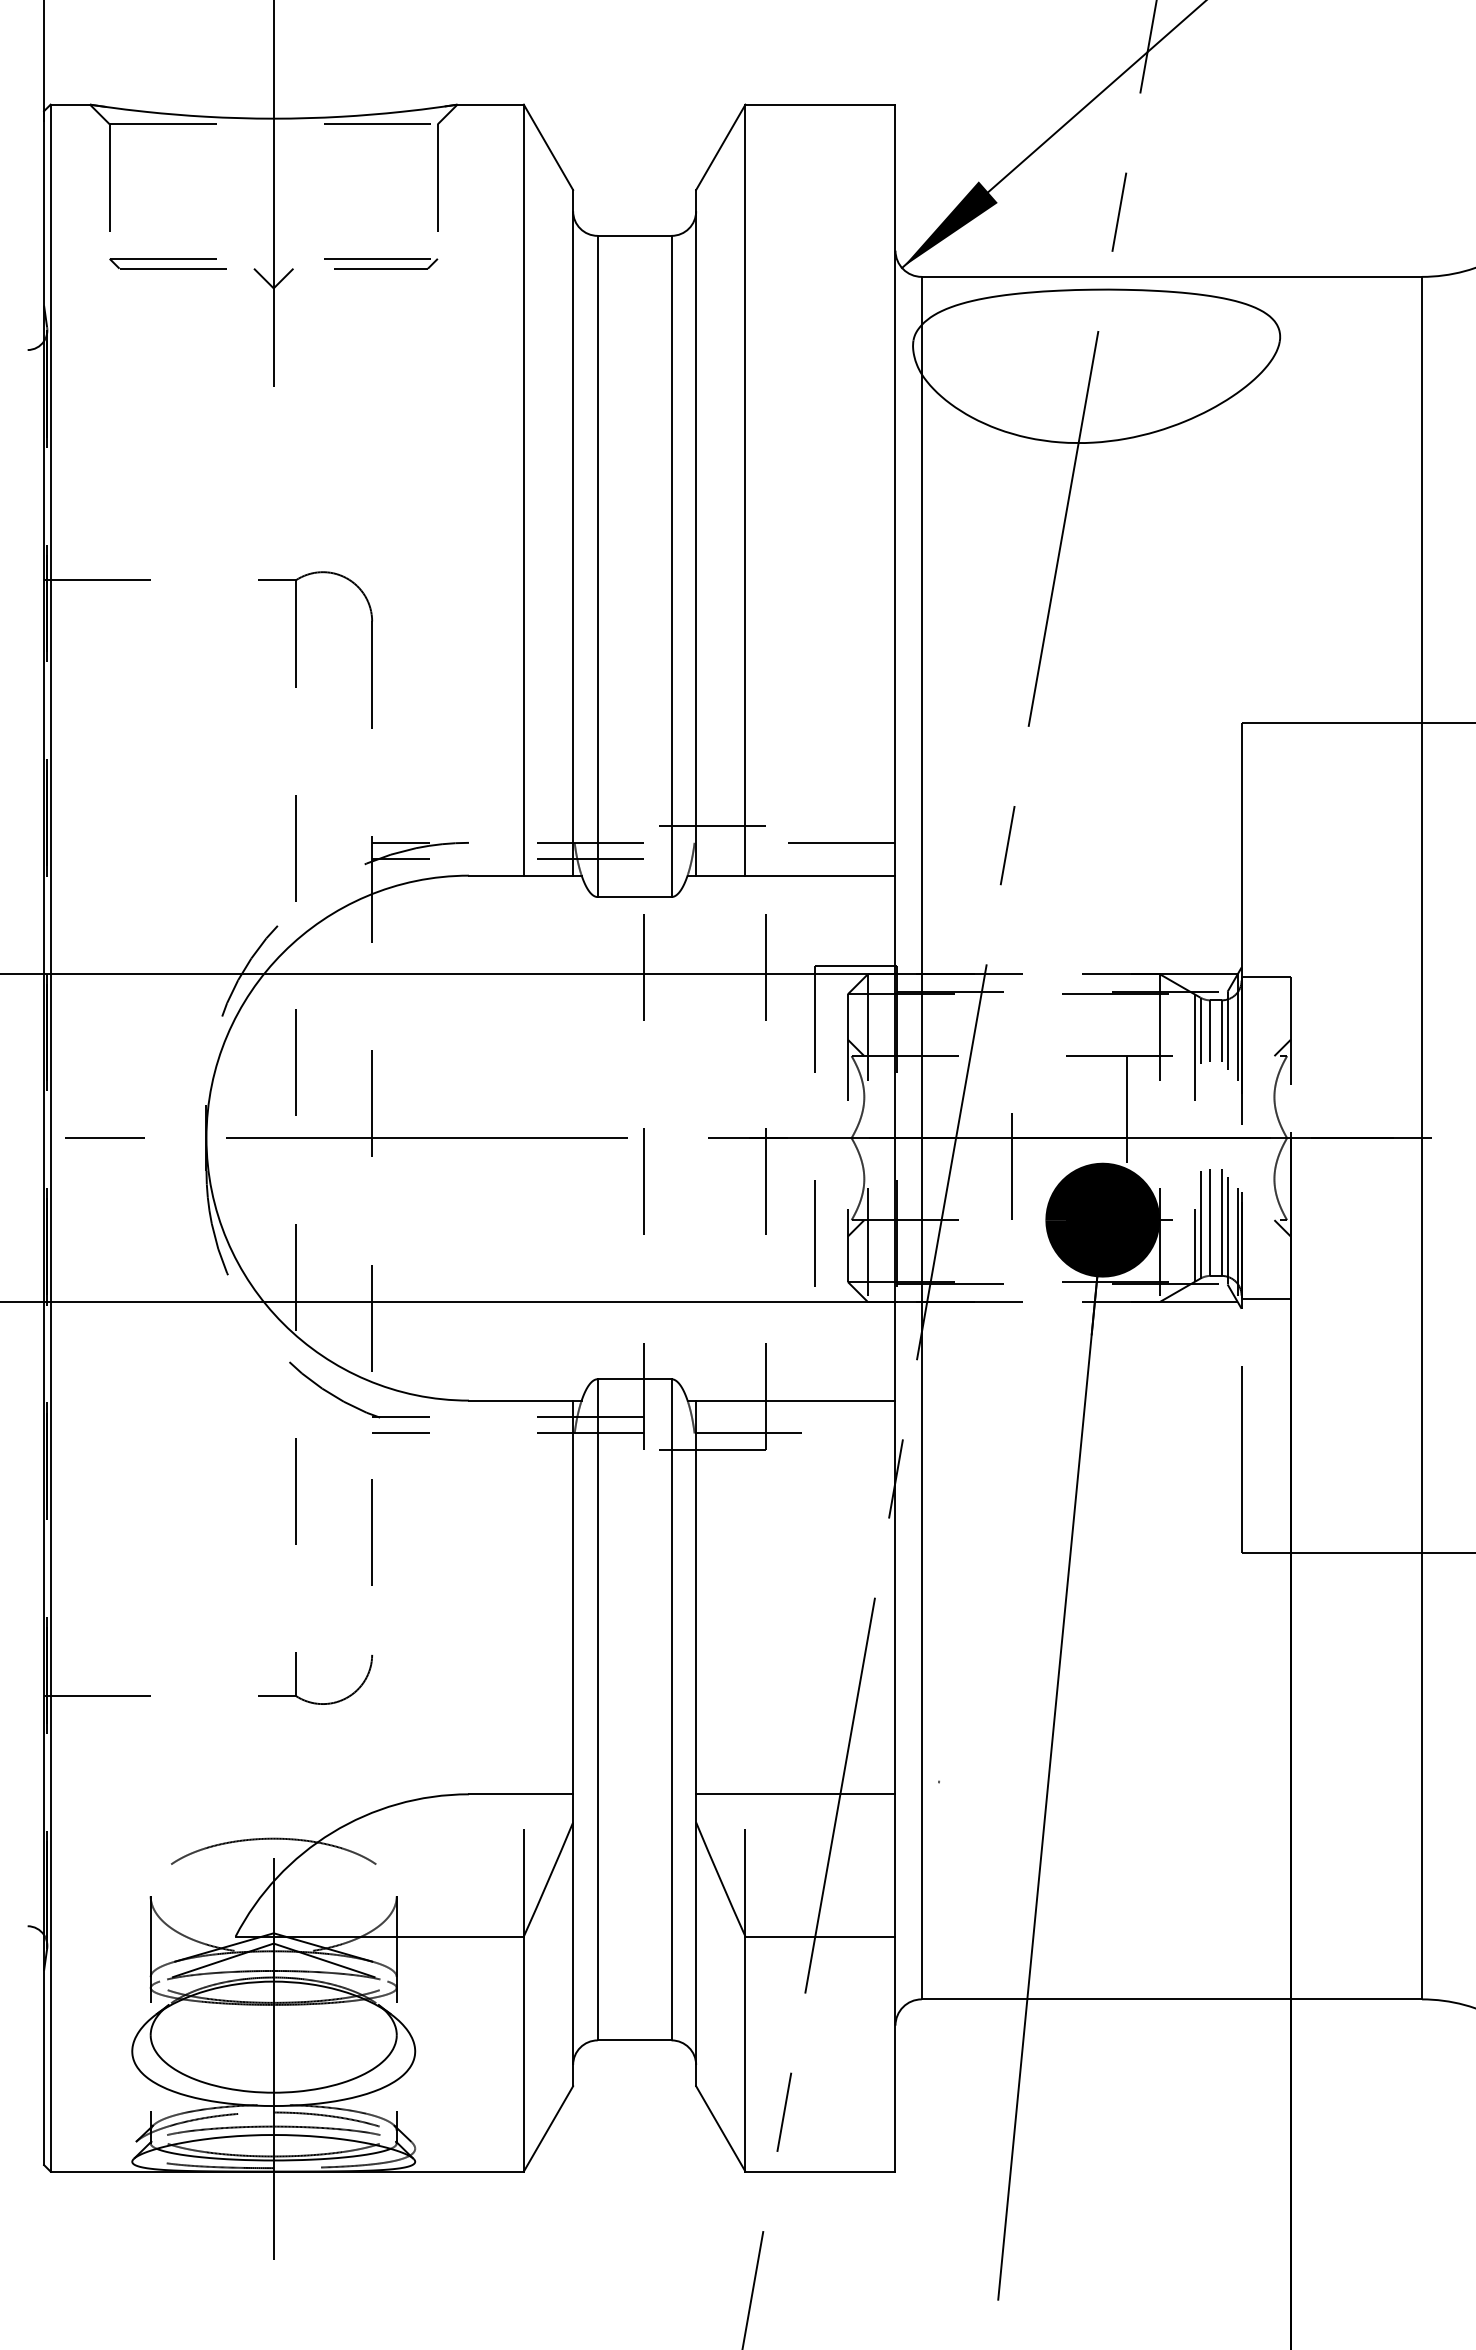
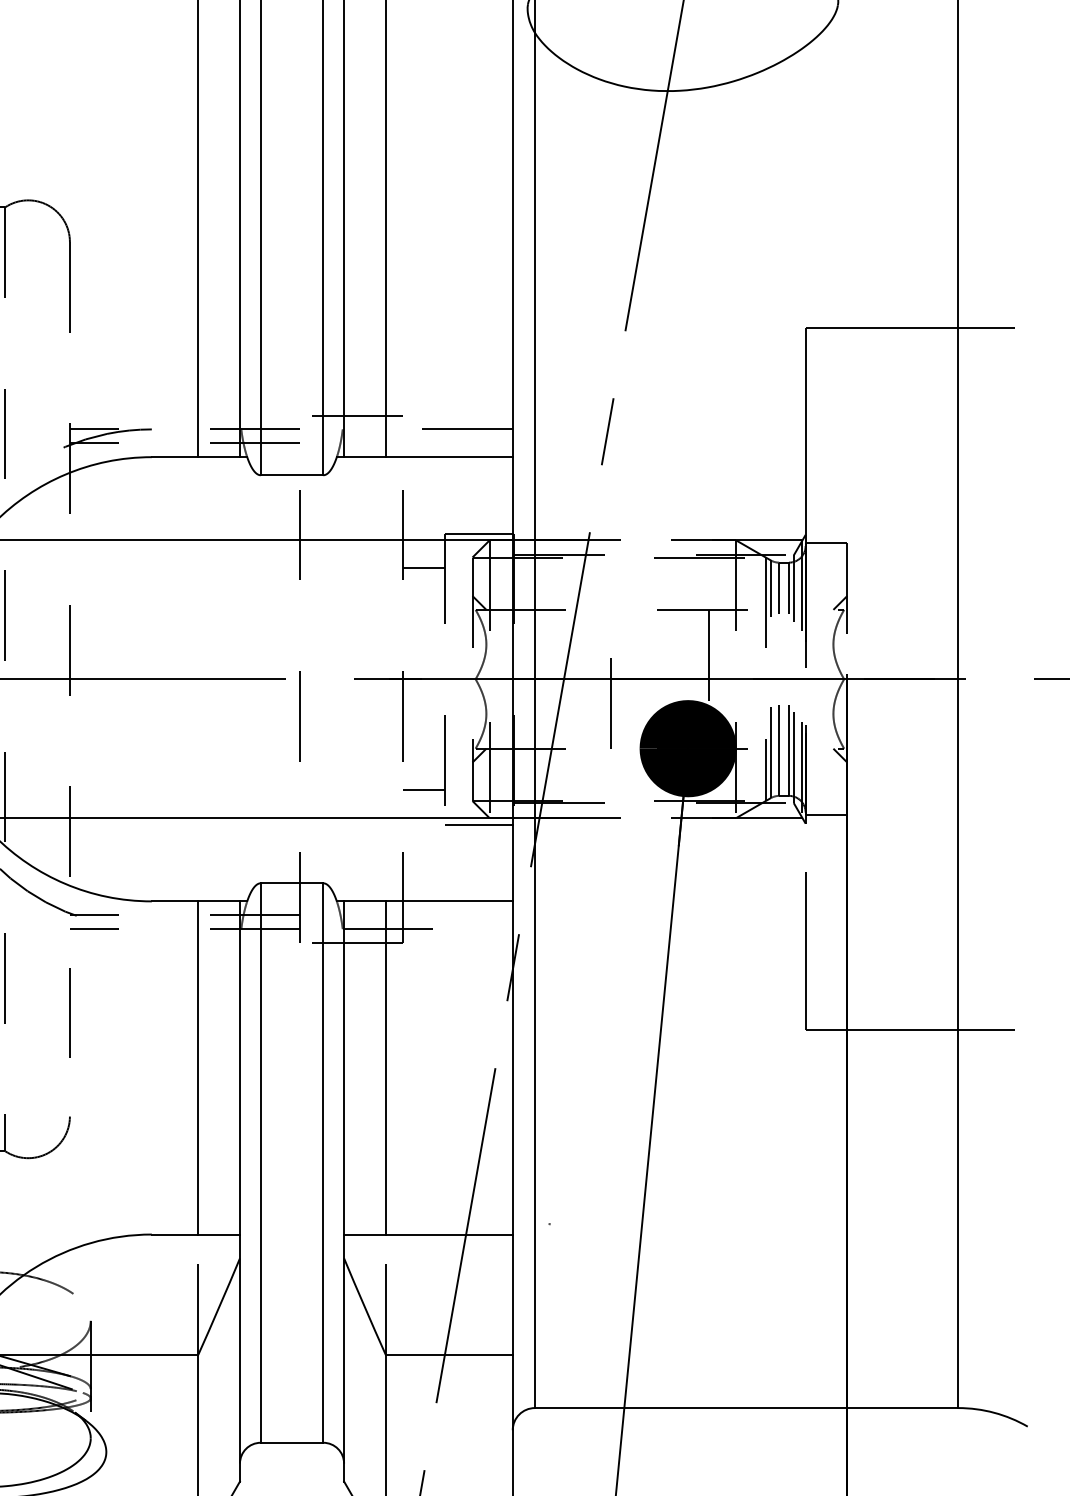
line: (790, 1006) -> (423, 567), added
line: (790, 1269) -> (423, 790), added
line: (856, 1310) -> (479, 825), added
line: (523, 1597) -> (197, 1067), added
line: (745, 1597) -> (385, 1067), added

